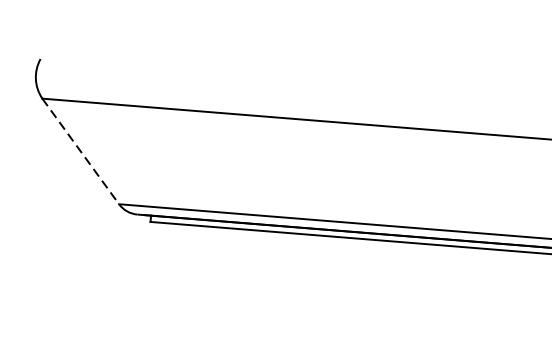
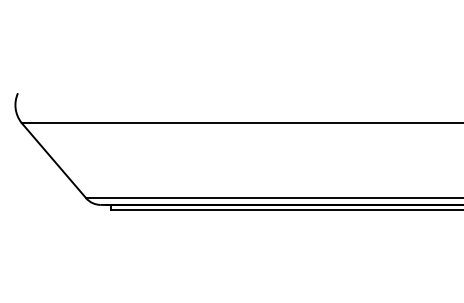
line: (80, 151) -> (53, 160), dashed -> solid

